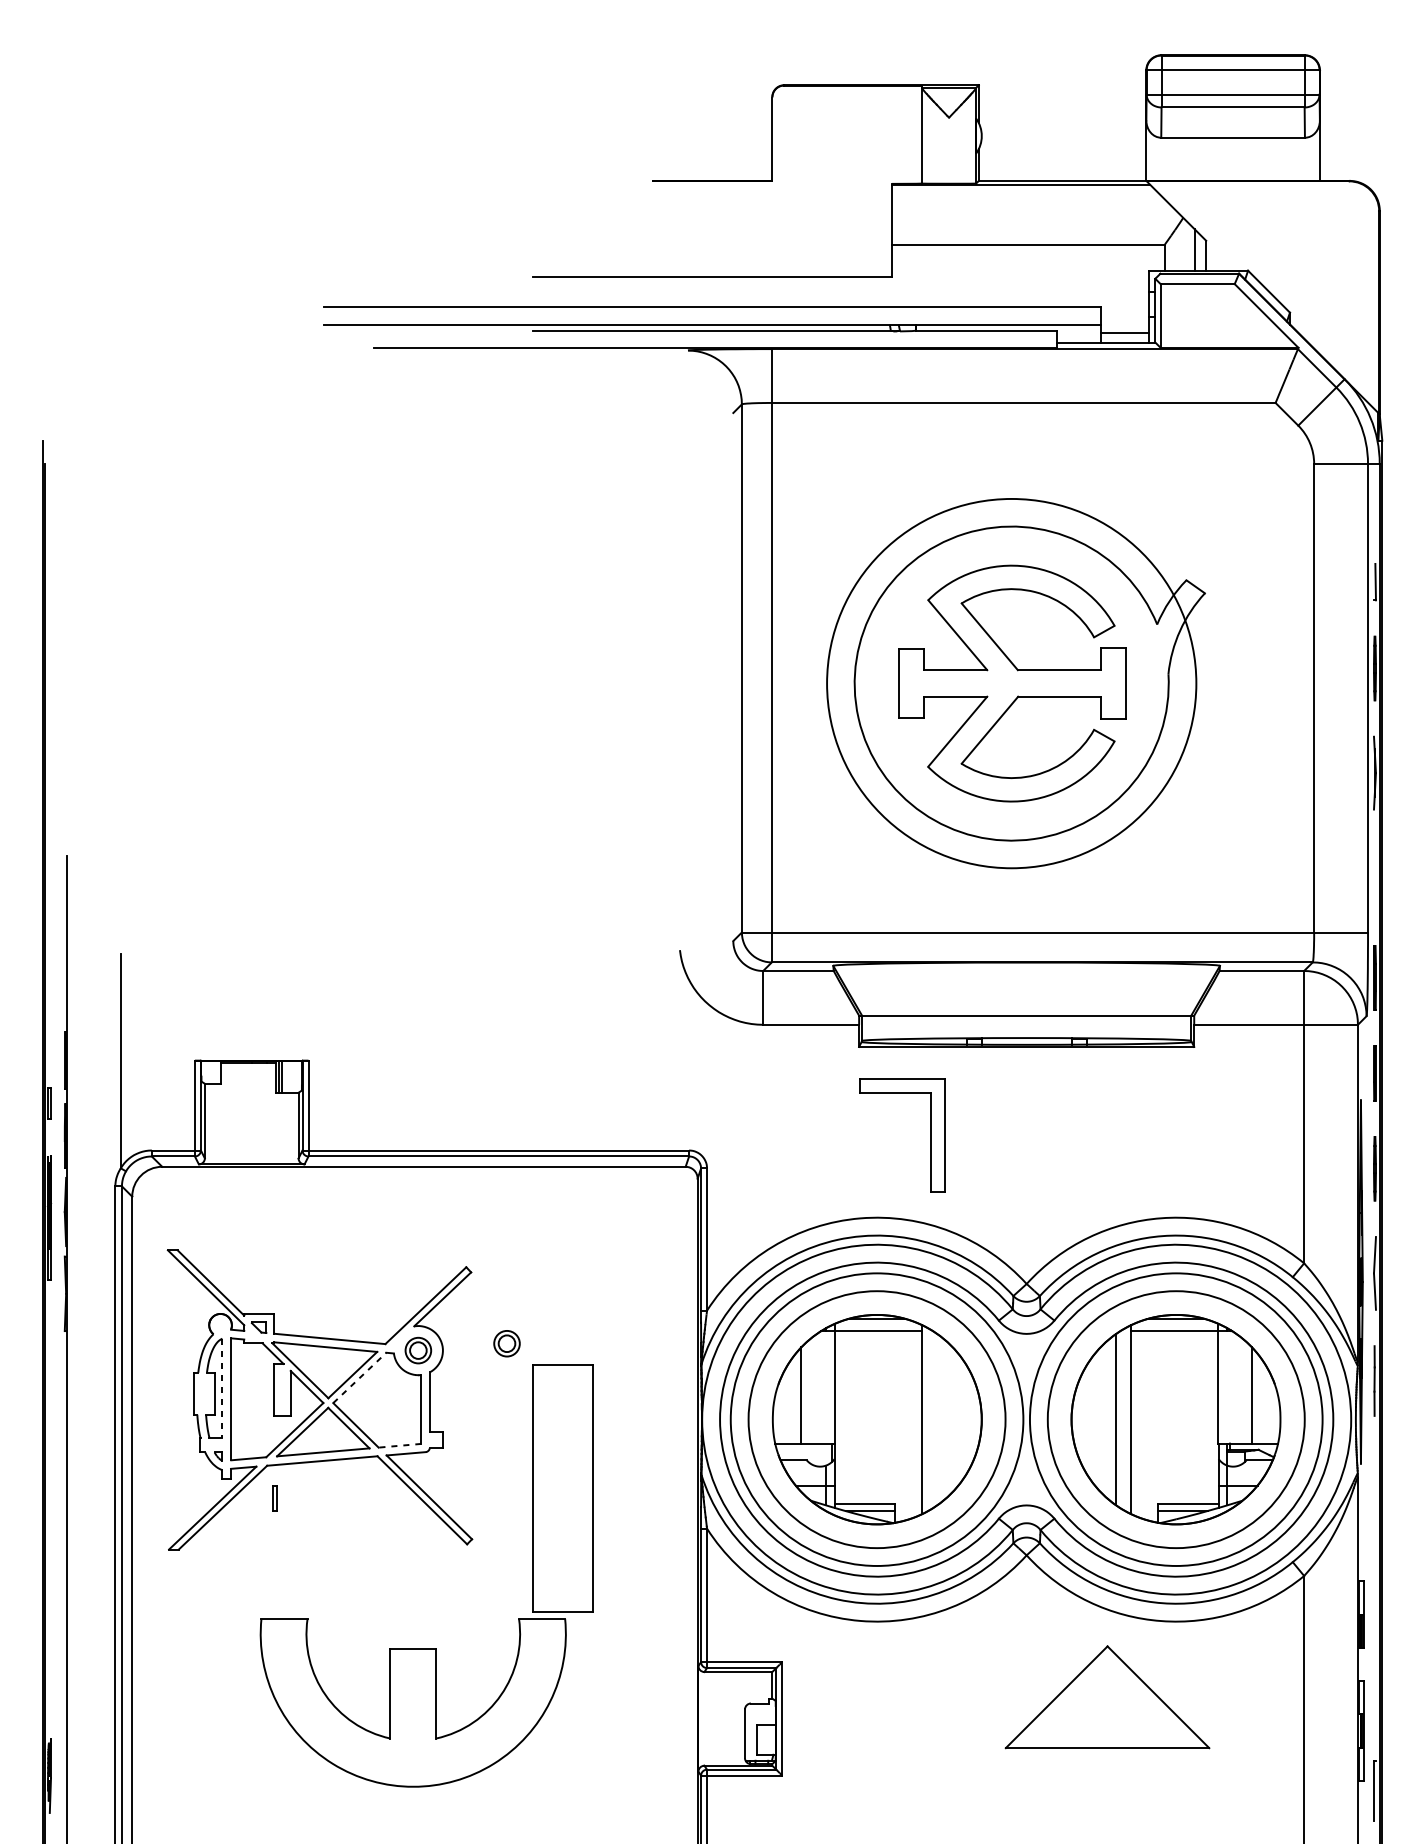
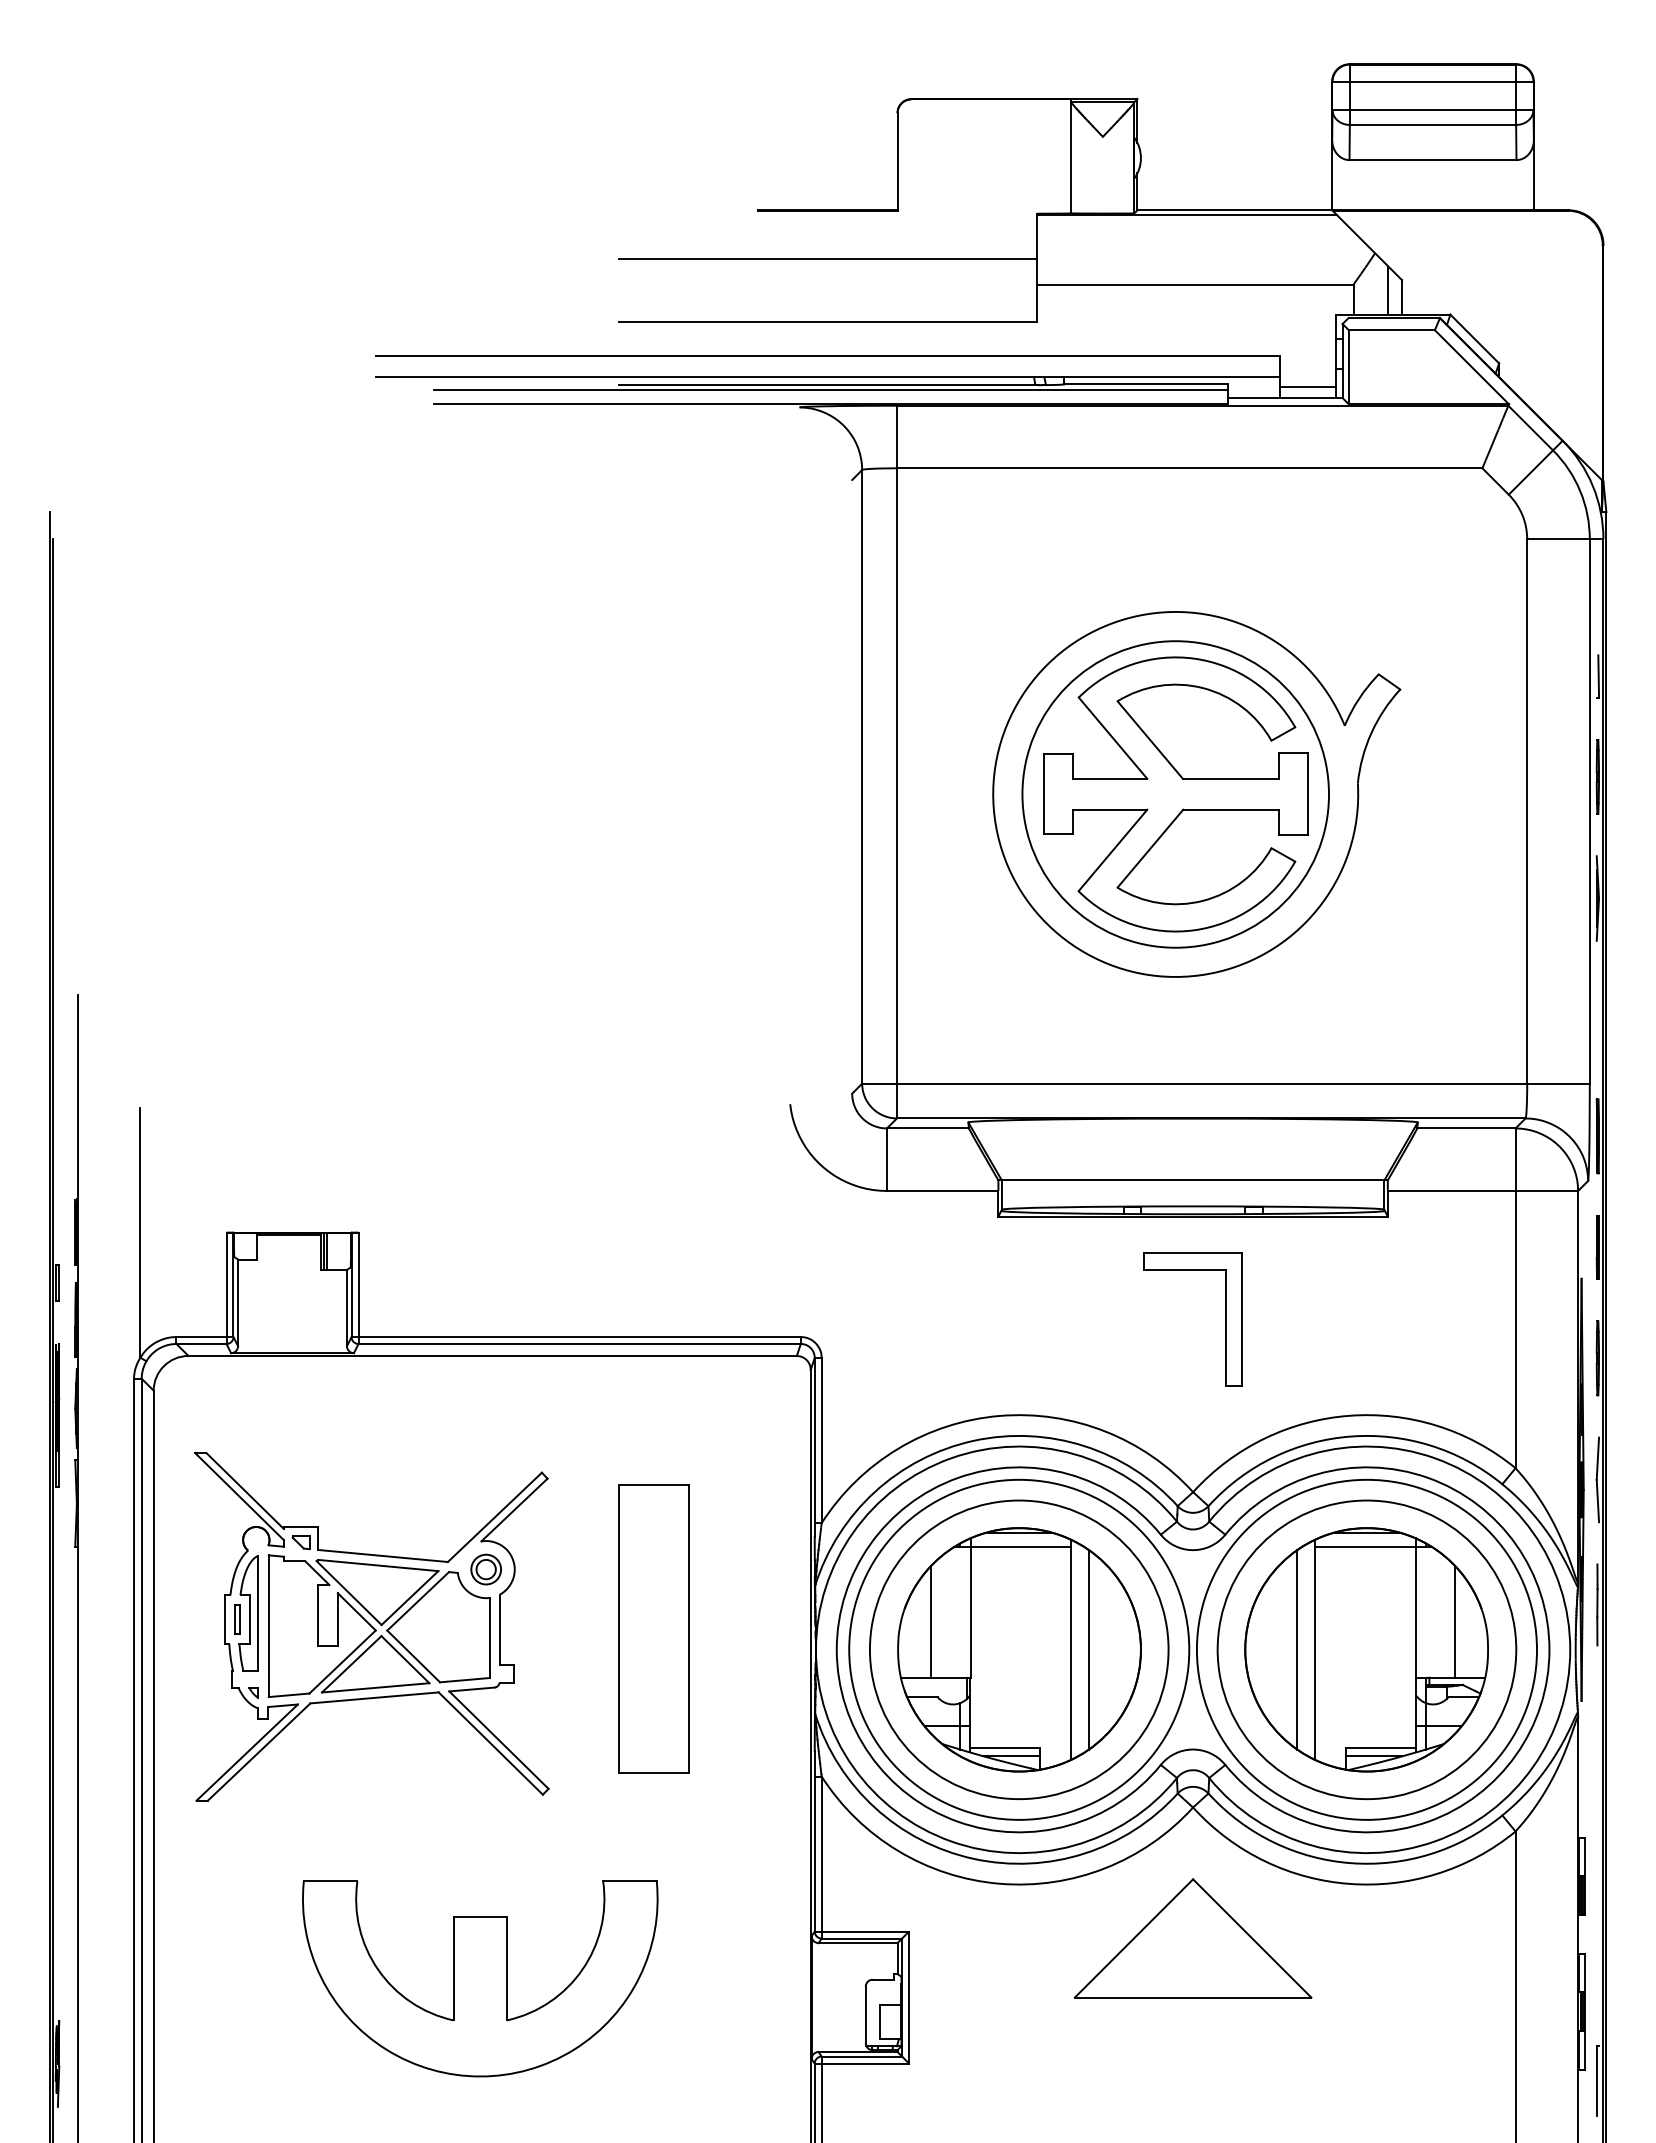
line: (712, 223) -> (827, 259), added
line: (714, 335) -> (830, 390), added
circle: (1011, 683) -> (1175, 794), size x0.71
part: (930, 1135) -> (1225, 1319), moved
part: (506, 1343) -> (588, 1561), removed
line: (360, 1378) -> (418, 1601), dashed -> solid
line: (222, 1388) -> (258, 1613), dashed -> solid
line: (936, 1419) -> (1088, 1649), added
line: (399, 1446) -> (464, 1680), dashed -> solid
part: (562, 1488) -> (653, 1628), moved
part: (274, 1498) -> (237, 1619), moved
part: (1107, 1697) -> (1192, 1938), moved

